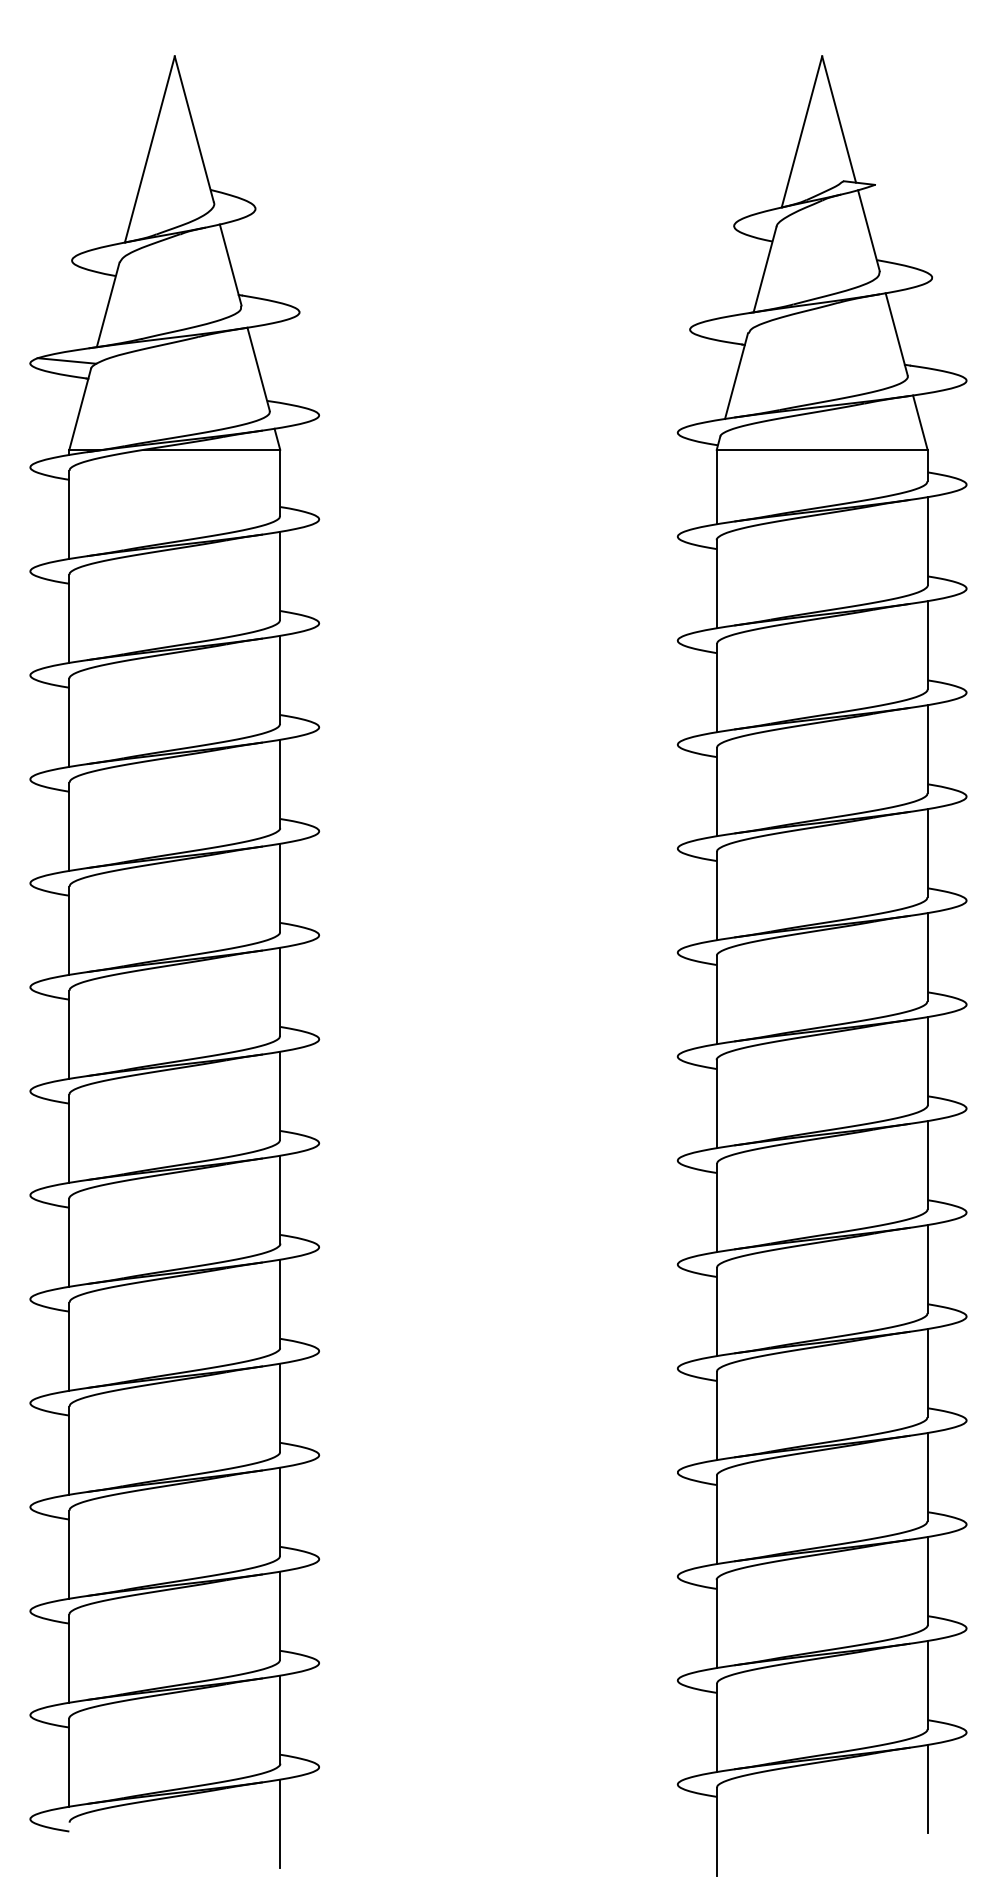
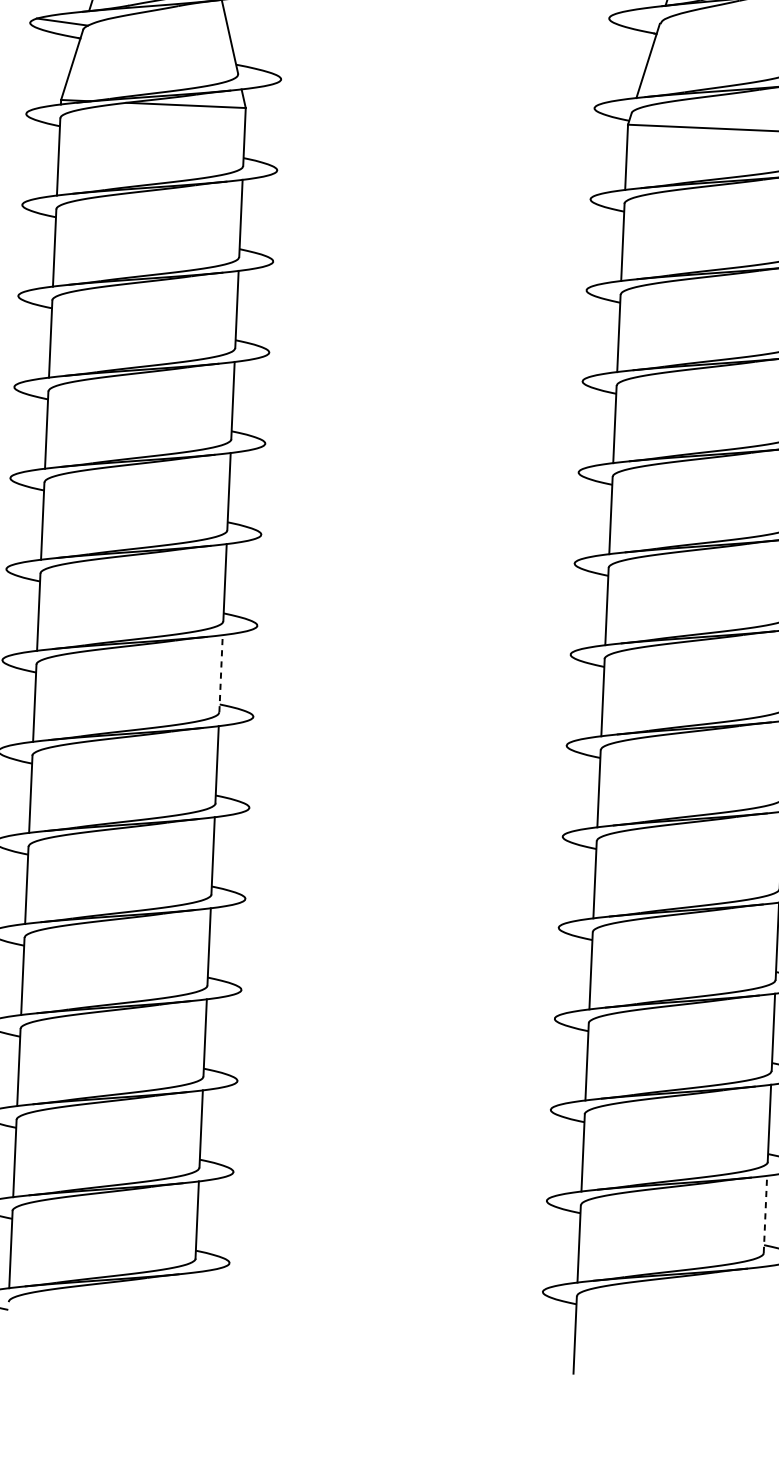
line: (280, 1095) -> (221, 673), solid -> dashed
line: (927, 1684) -> (765, 1213), solid -> dashed
line: (927, 1788) -> (761, 1305), removed
line: (280, 1823) -> (193, 1310), removed

